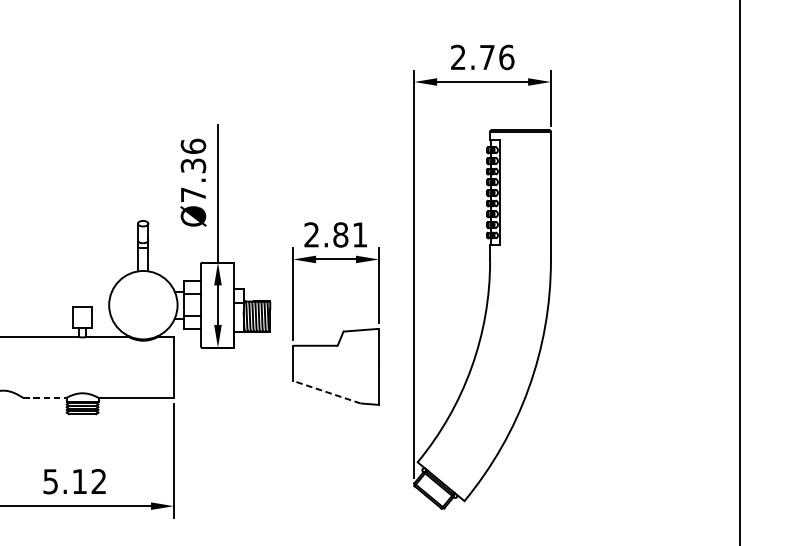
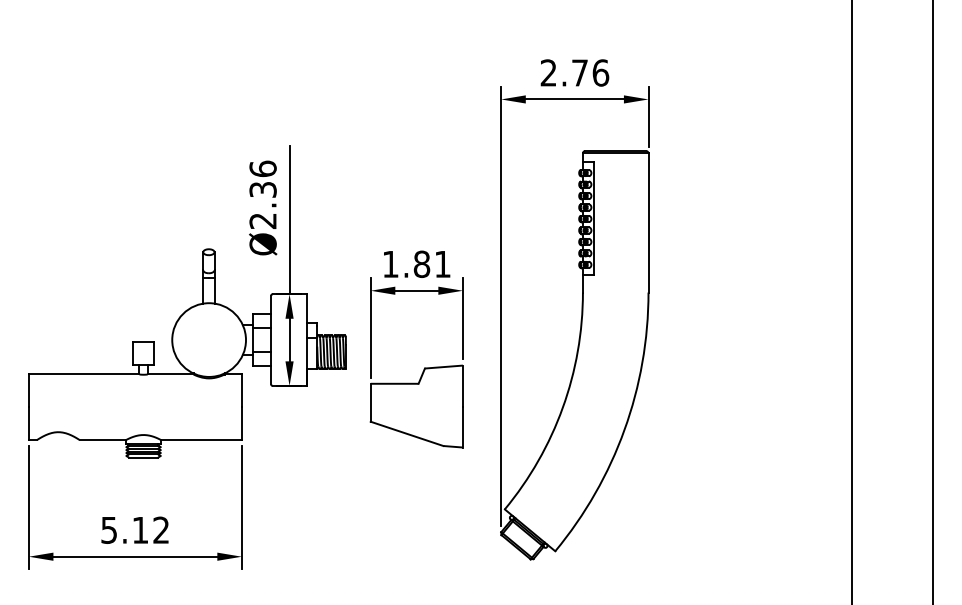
text: (192, 195) -> (262, 221), Ø7.36 -> Ø2.36
text: (311, 234) -> (390, 263), 2.81 -> 1.81
line: (326, 391) -> (406, 433), dashed -> solid
line: (45, 398) -> (103, 440), dashed -> solid

